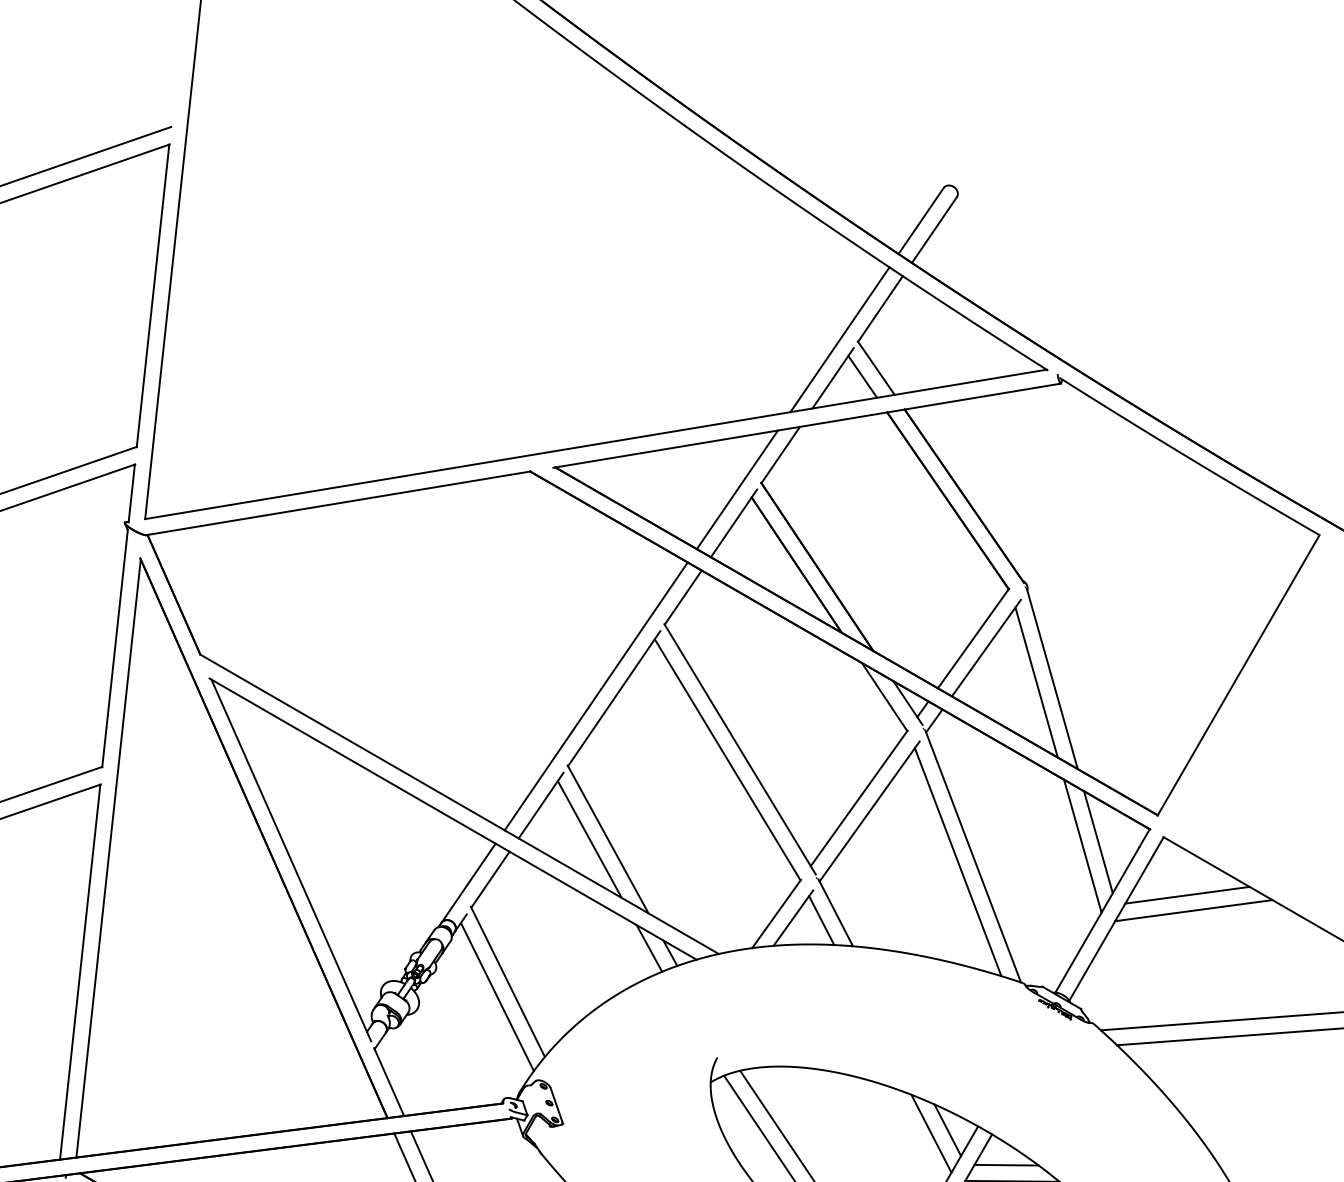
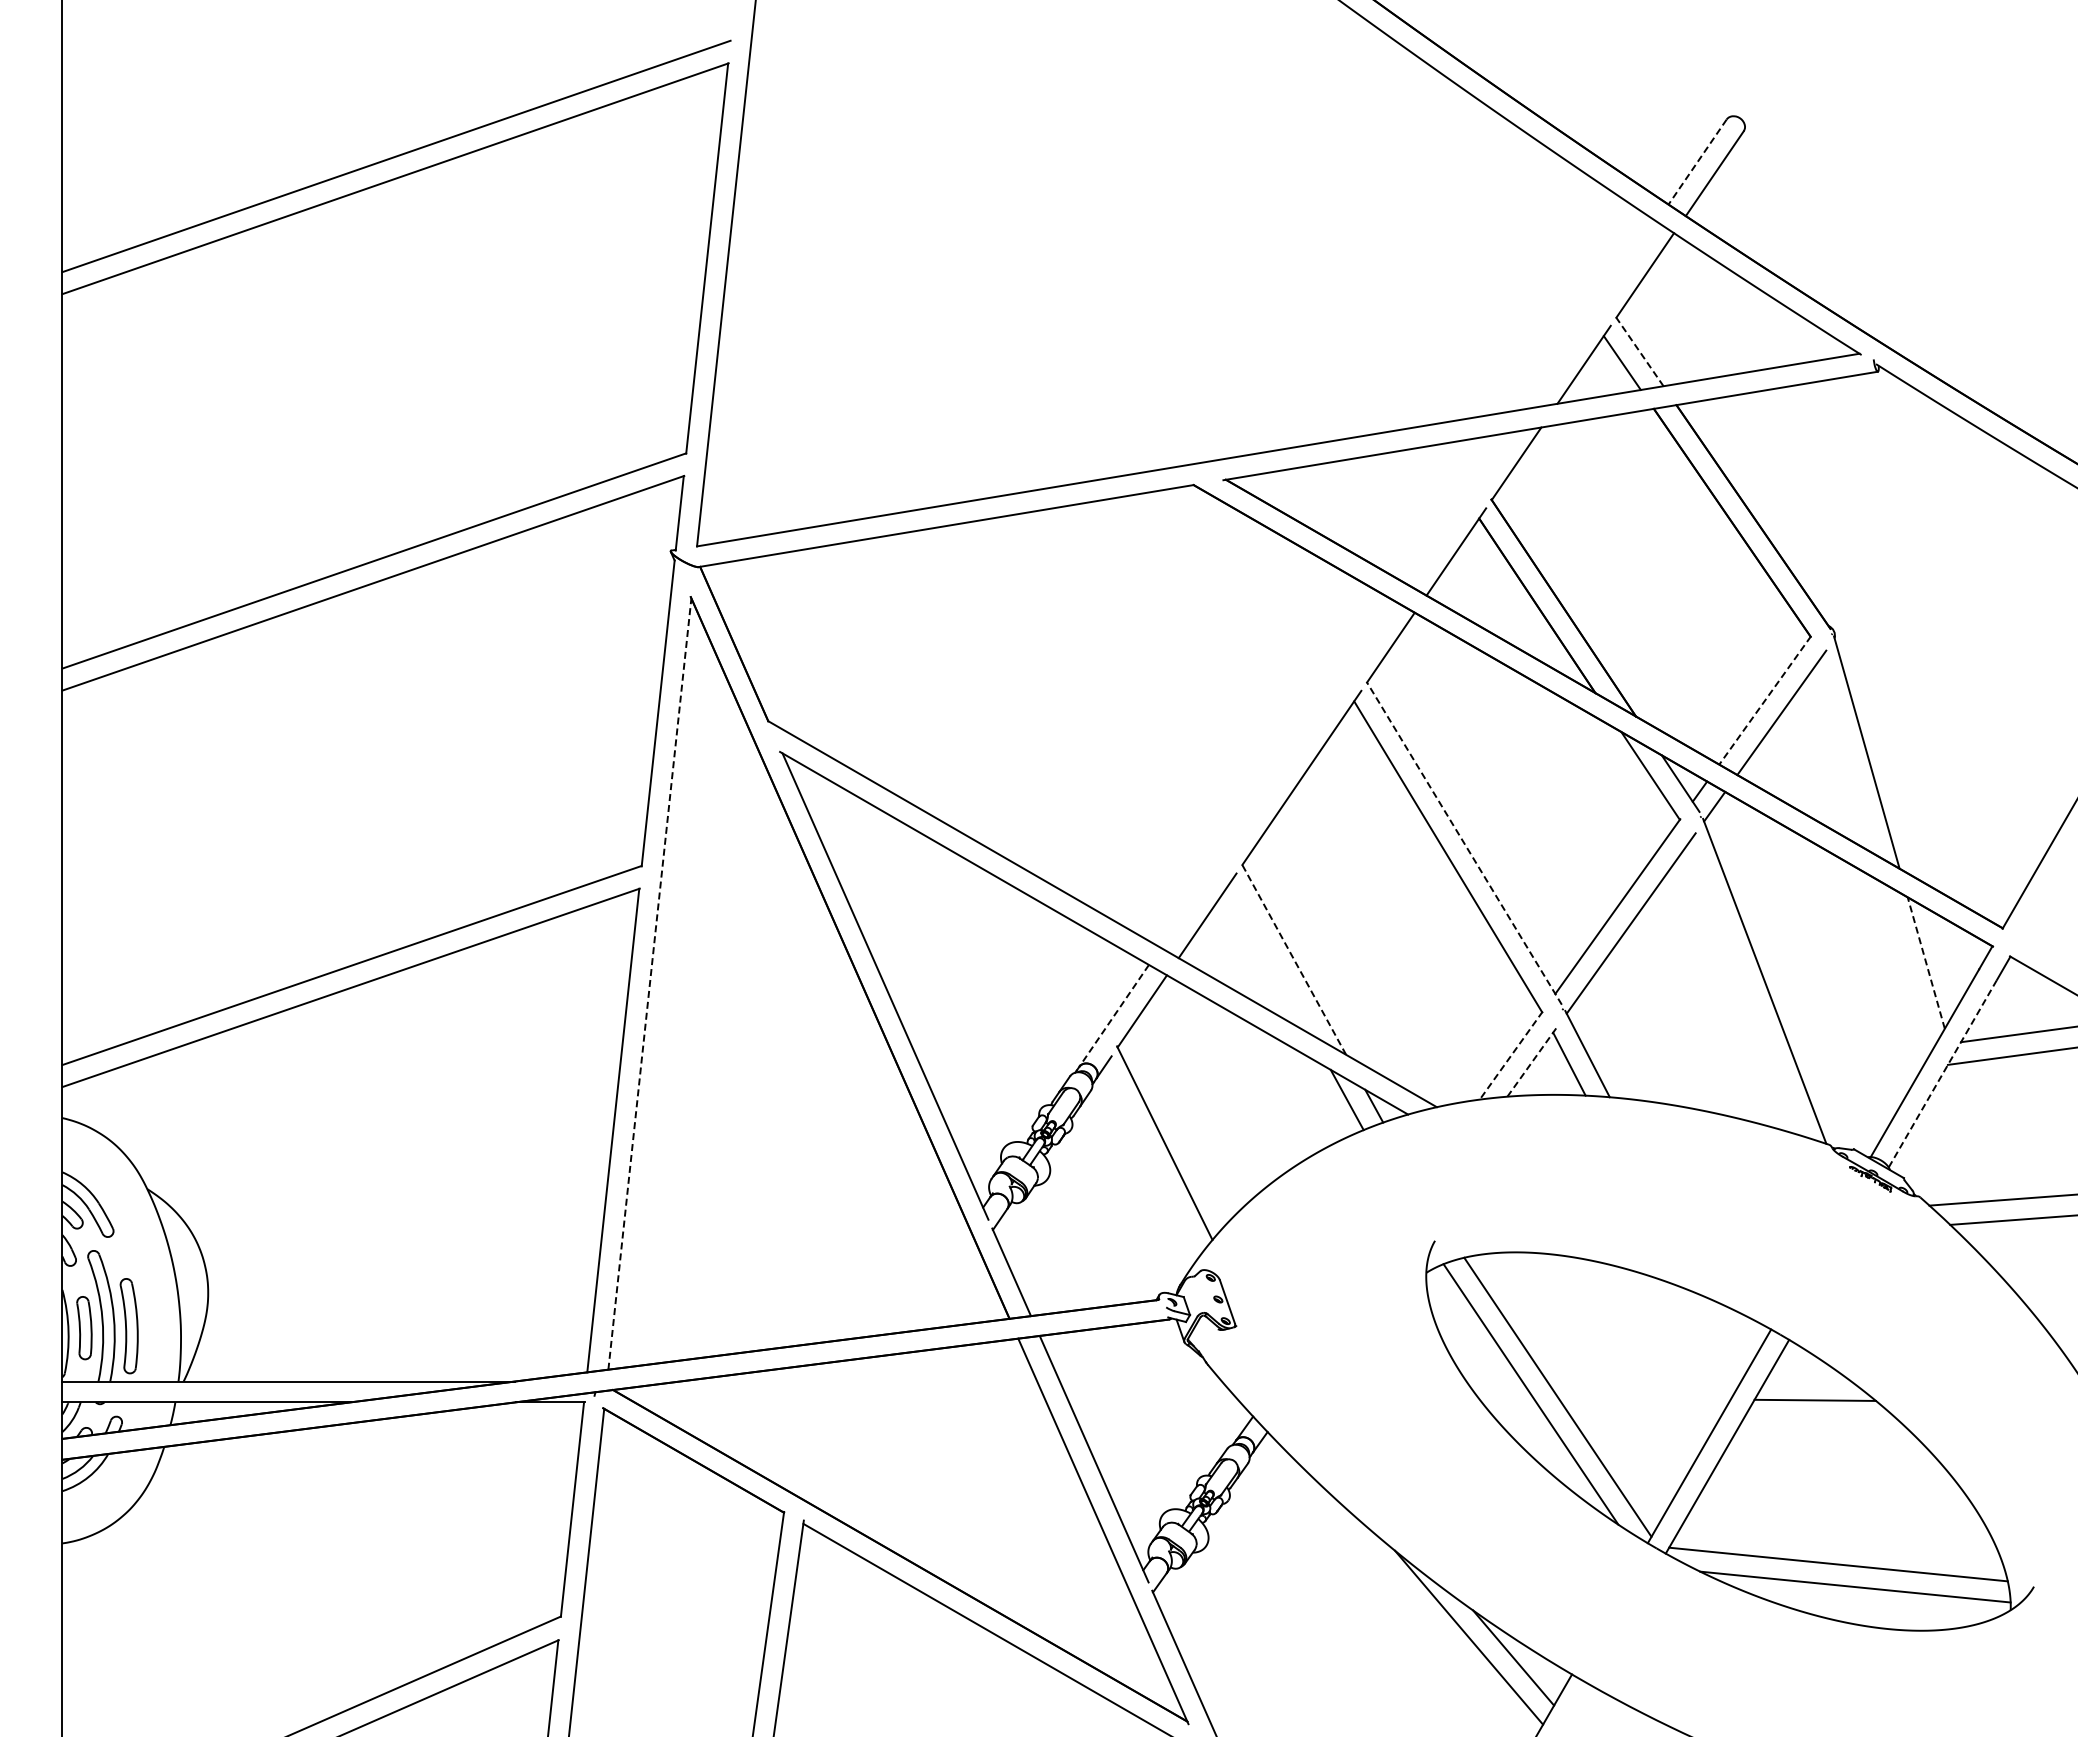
line: (921, 221) -> (1697, 162), solid -> dashed
line: (839, 339) -> (1592, 314), removed
line: (876, 367) -> (1639, 351), solid -> dashed
line: (737, 489) -> (1460, 508), removed
line: (973, 638) -> (1765, 700), solid -> dashed
line: (1036, 682) -> (1846, 756), removed
line: (596, 695) -> (1278, 774), removed
line: (740, 749) -> (1464, 843), solid -> dashed
line: (589, 839) -> (1270, 959), removed
line: (608, 839) -> (1294, 959), solid -> dashed
line: (1098, 841) -> (1926, 962), solid -> dashed
line: (1082, 845) -> (1905, 967), removed
line: (108, 858) -> (649, 984), solid -> dashed
line: (958, 861) -> (1745, 988), removed
line: (468, 882) -> (1114, 1015), solid -> dashed
line: (776, 914) -> (1510, 1056), solid -> dashed
line: (793, 917) -> (1532, 1060), solid -> dashed
line: (1111, 927) -> (1943, 1073), solid -> dashed
line: (497, 996) -> (1151, 1162), removed
line: (947, 1130) -> (1731, 1334), removed
line: (931, 1133) -> (1710, 1338), removed
line: (1006, 1165) -> (1807, 1379), removed

